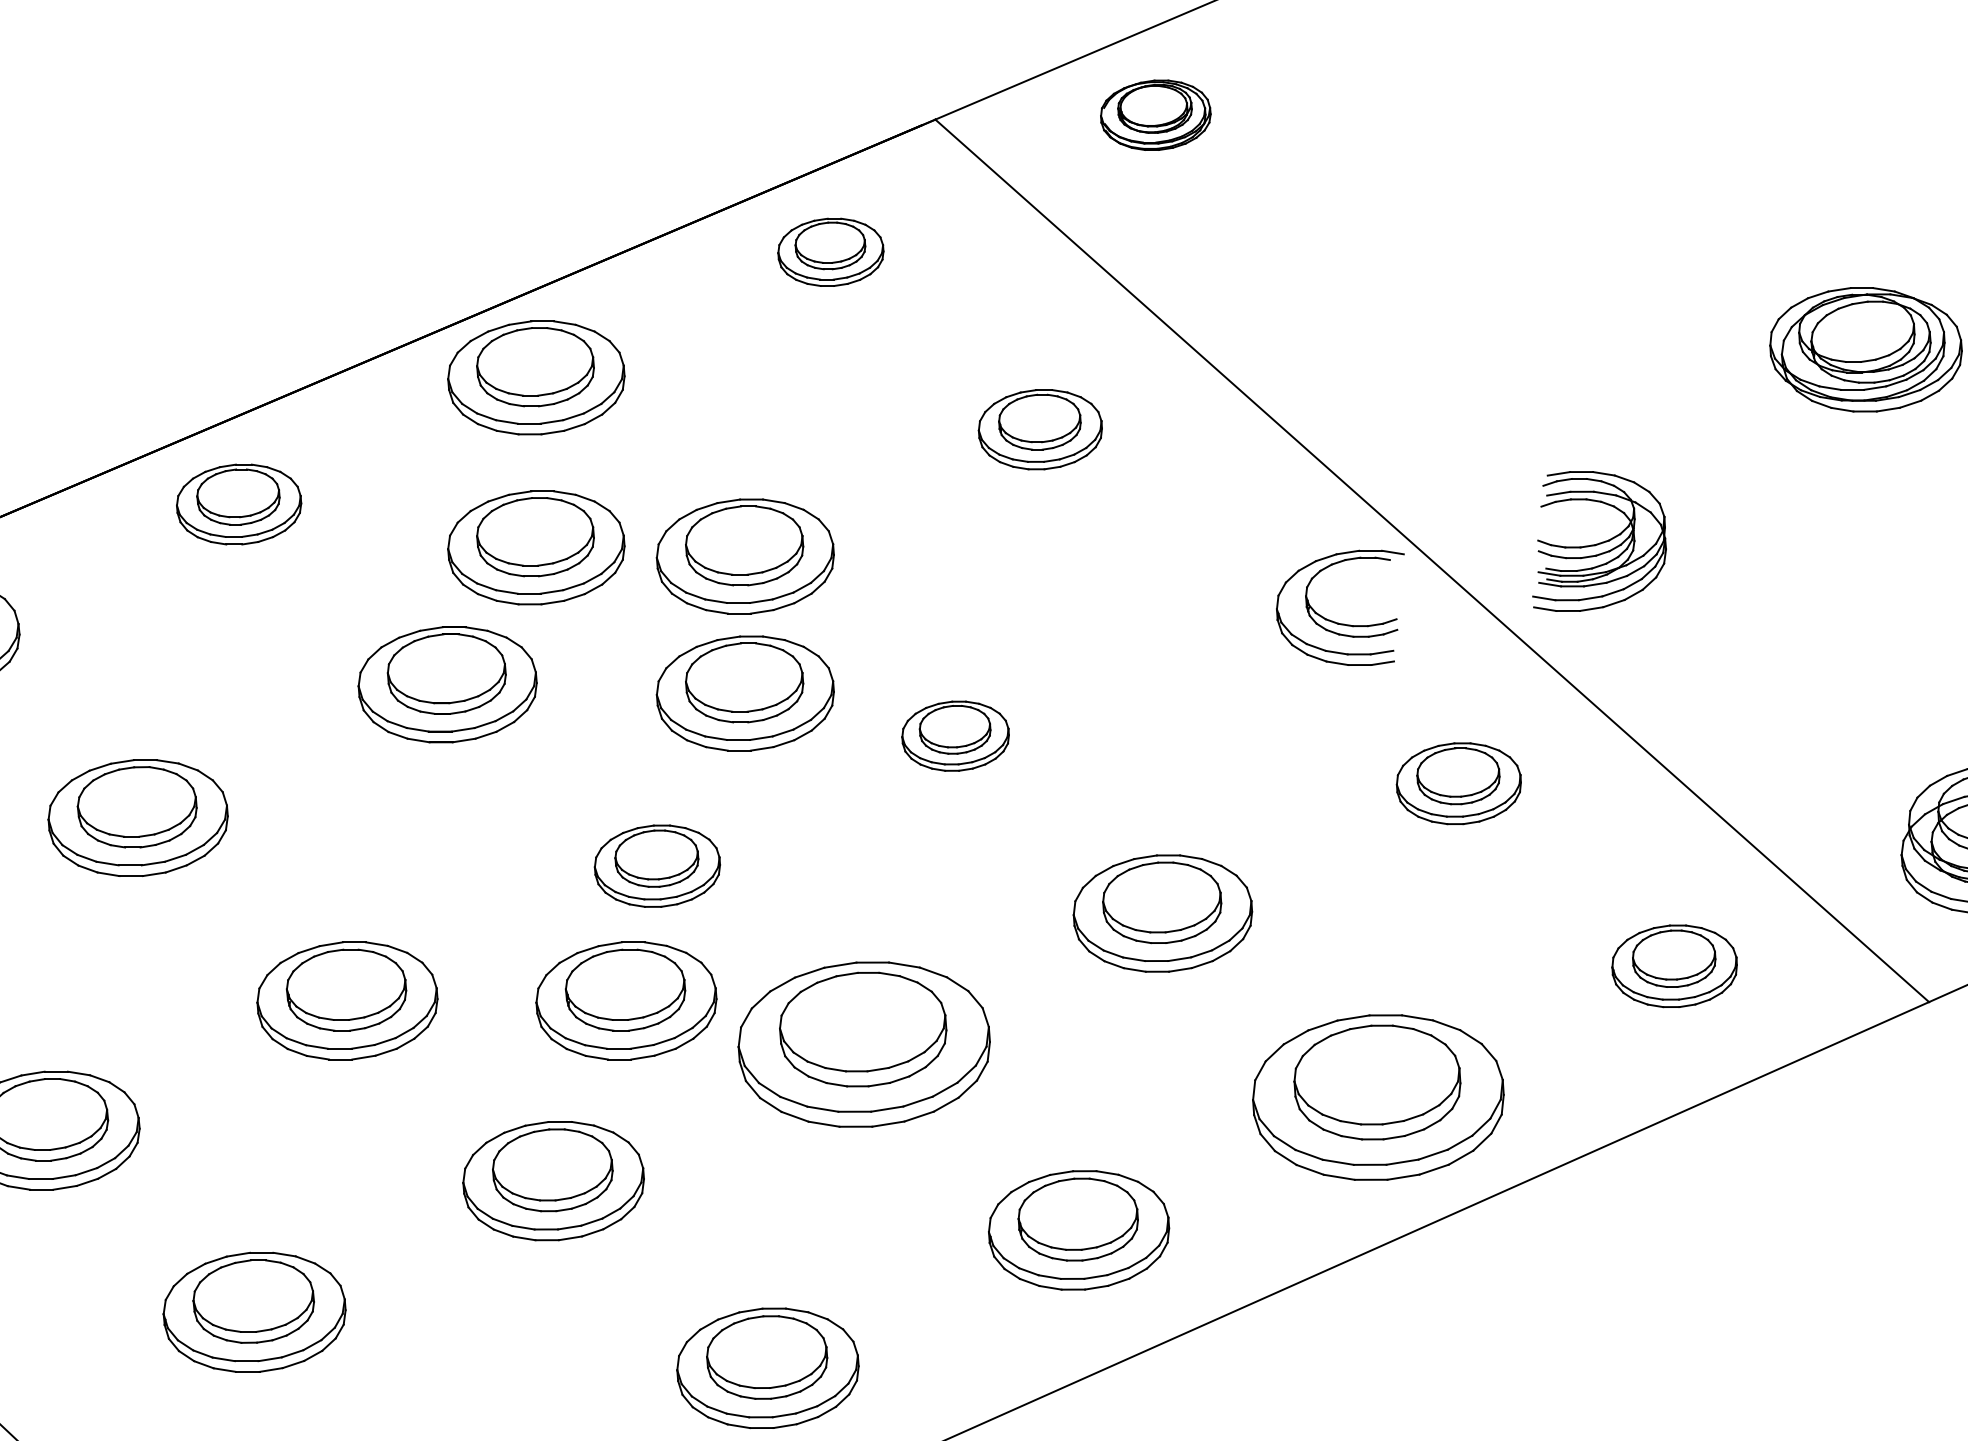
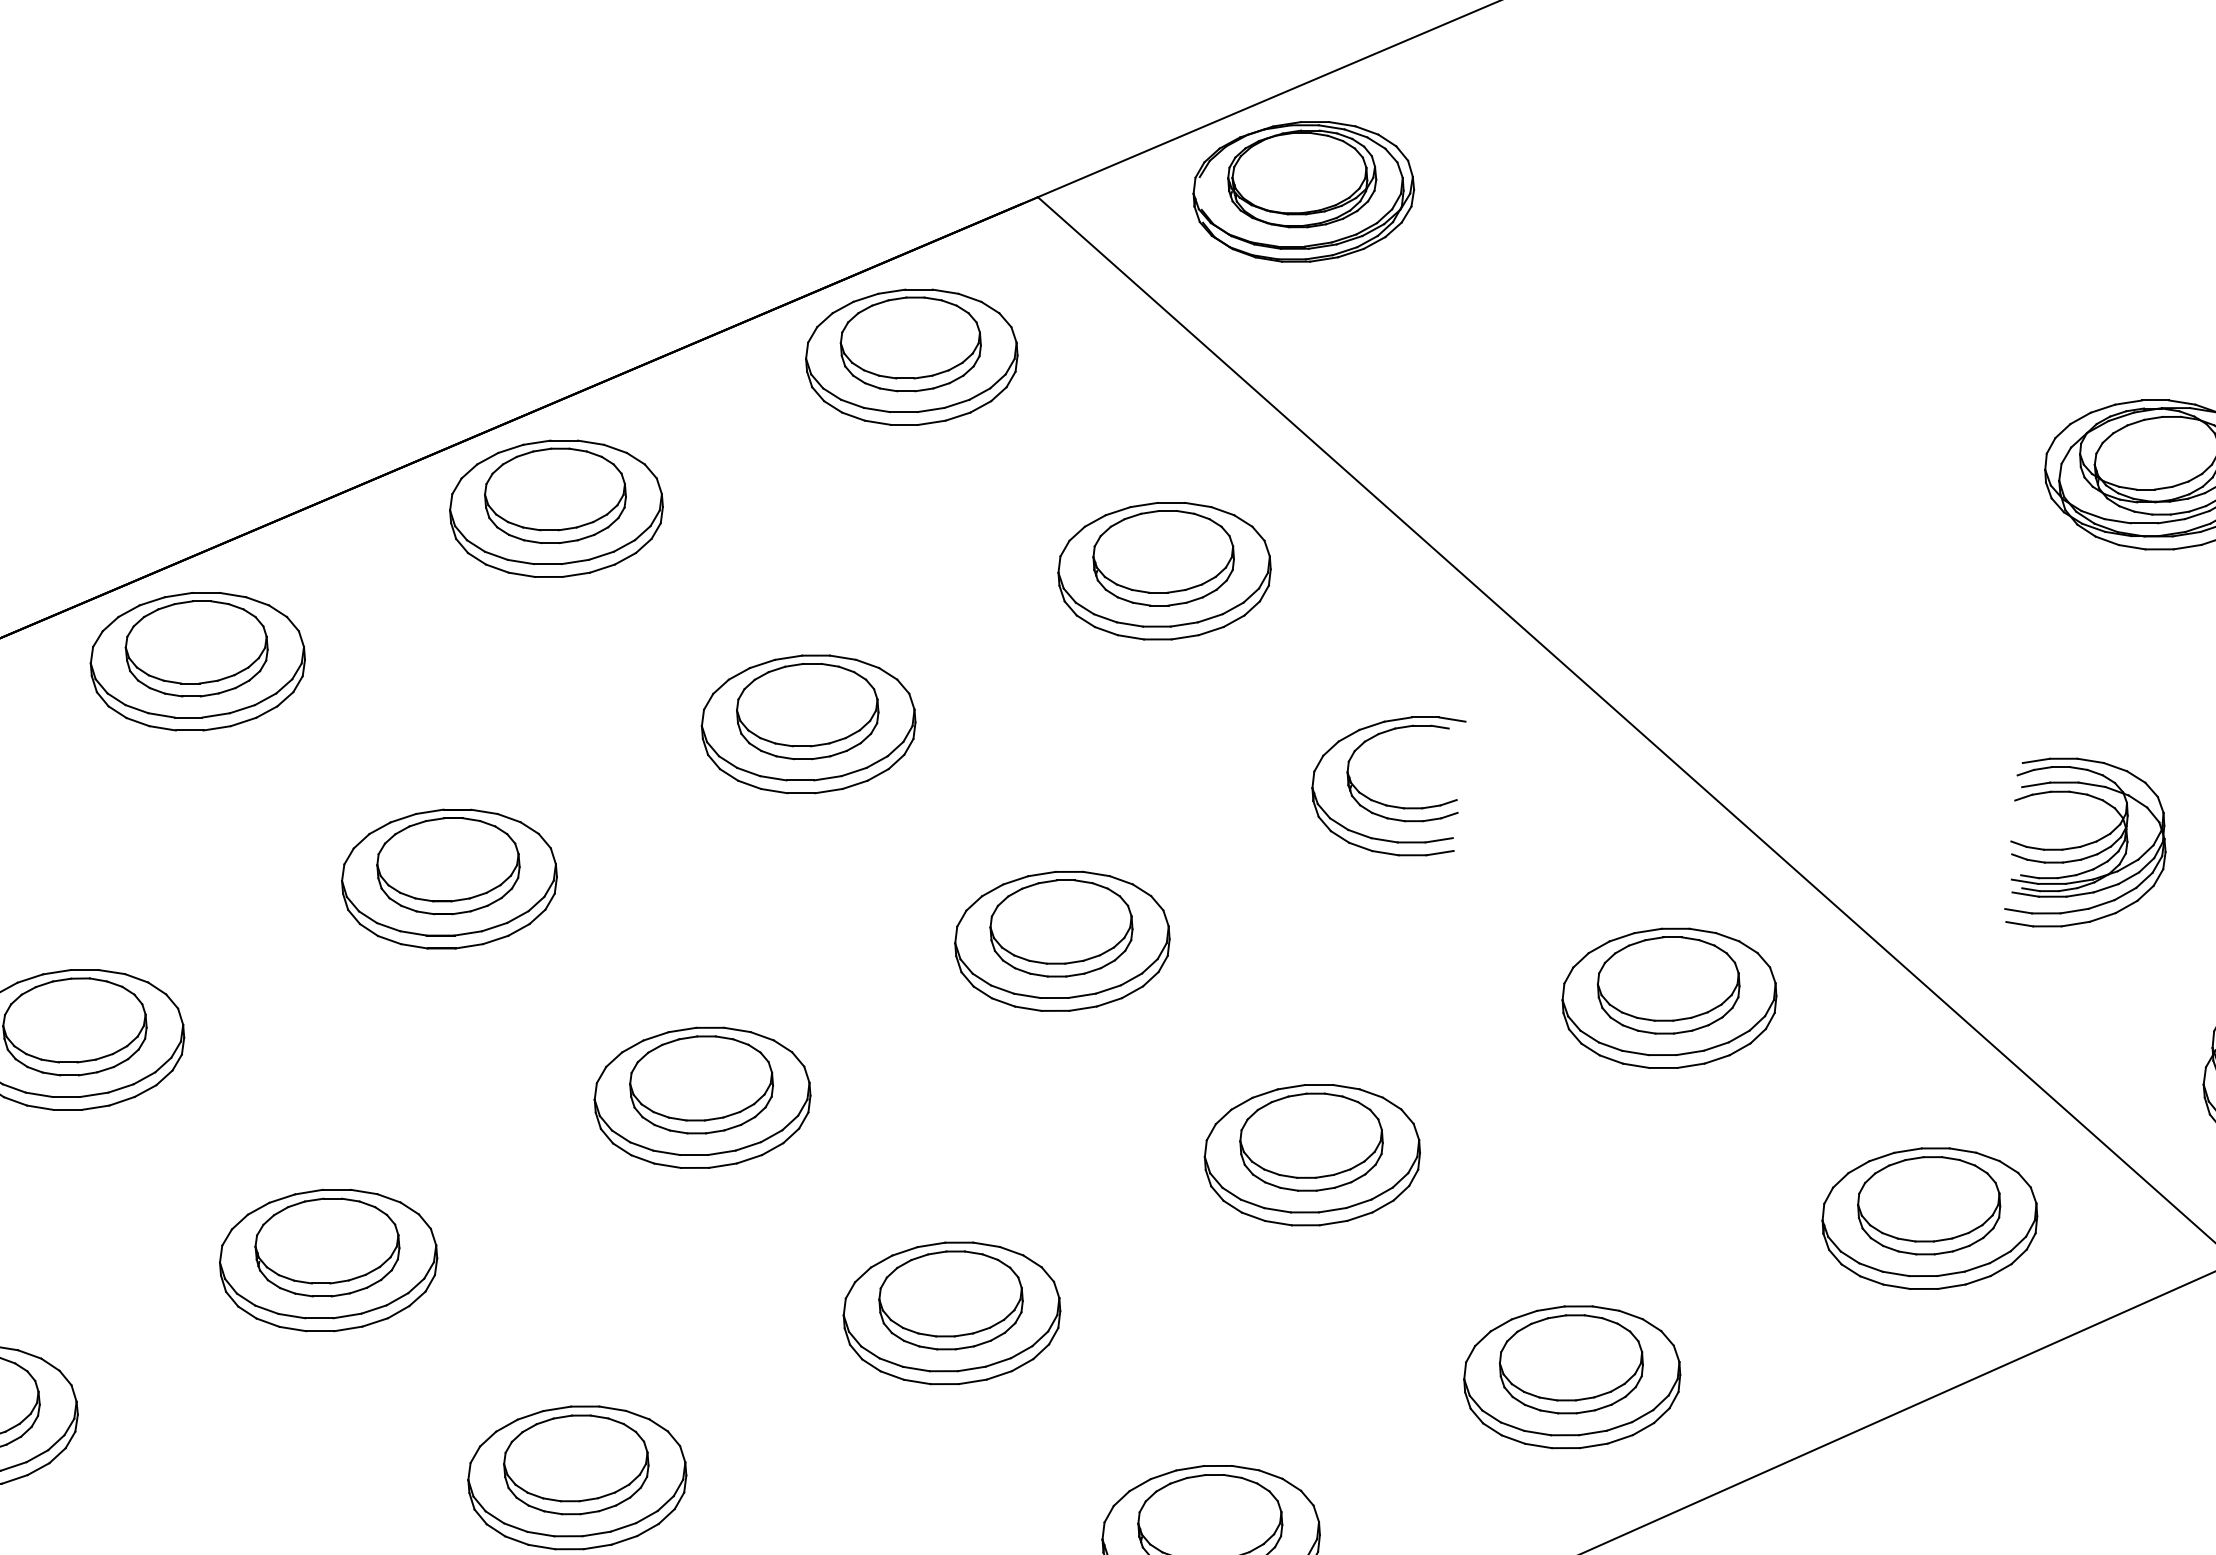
part: (1155, 115) -> (1303, 192), size x1.67
part: (830, 252) -> (911, 357), size x1.67
part: (1040, 429) -> (1164, 571), size x1.43
part: (238, 504) -> (197, 661), size x1.43
part: (1599, 541) -> (2085, 842), moved
part: (536, 547) -> (556, 713), removed
part: (1335, 621) -> (1383, 802), moved
part: (744, 693) -> (807, 889), removed
part: (955, 735) -> (1062, 940), size x1.67
part: (1458, 783) -> (1669, 998), size x1.43
part: (657, 866) -> (702, 1098), size x1.43
part: (1674, 966) -> (1929, 1218), size x1.43
part: (626, 1000) -> (665, 1260), removed
part: (863, 1044) -> (951, 1313), size x0.71
part: (1377, 1097) -> (1571, 1377), size x0.71

